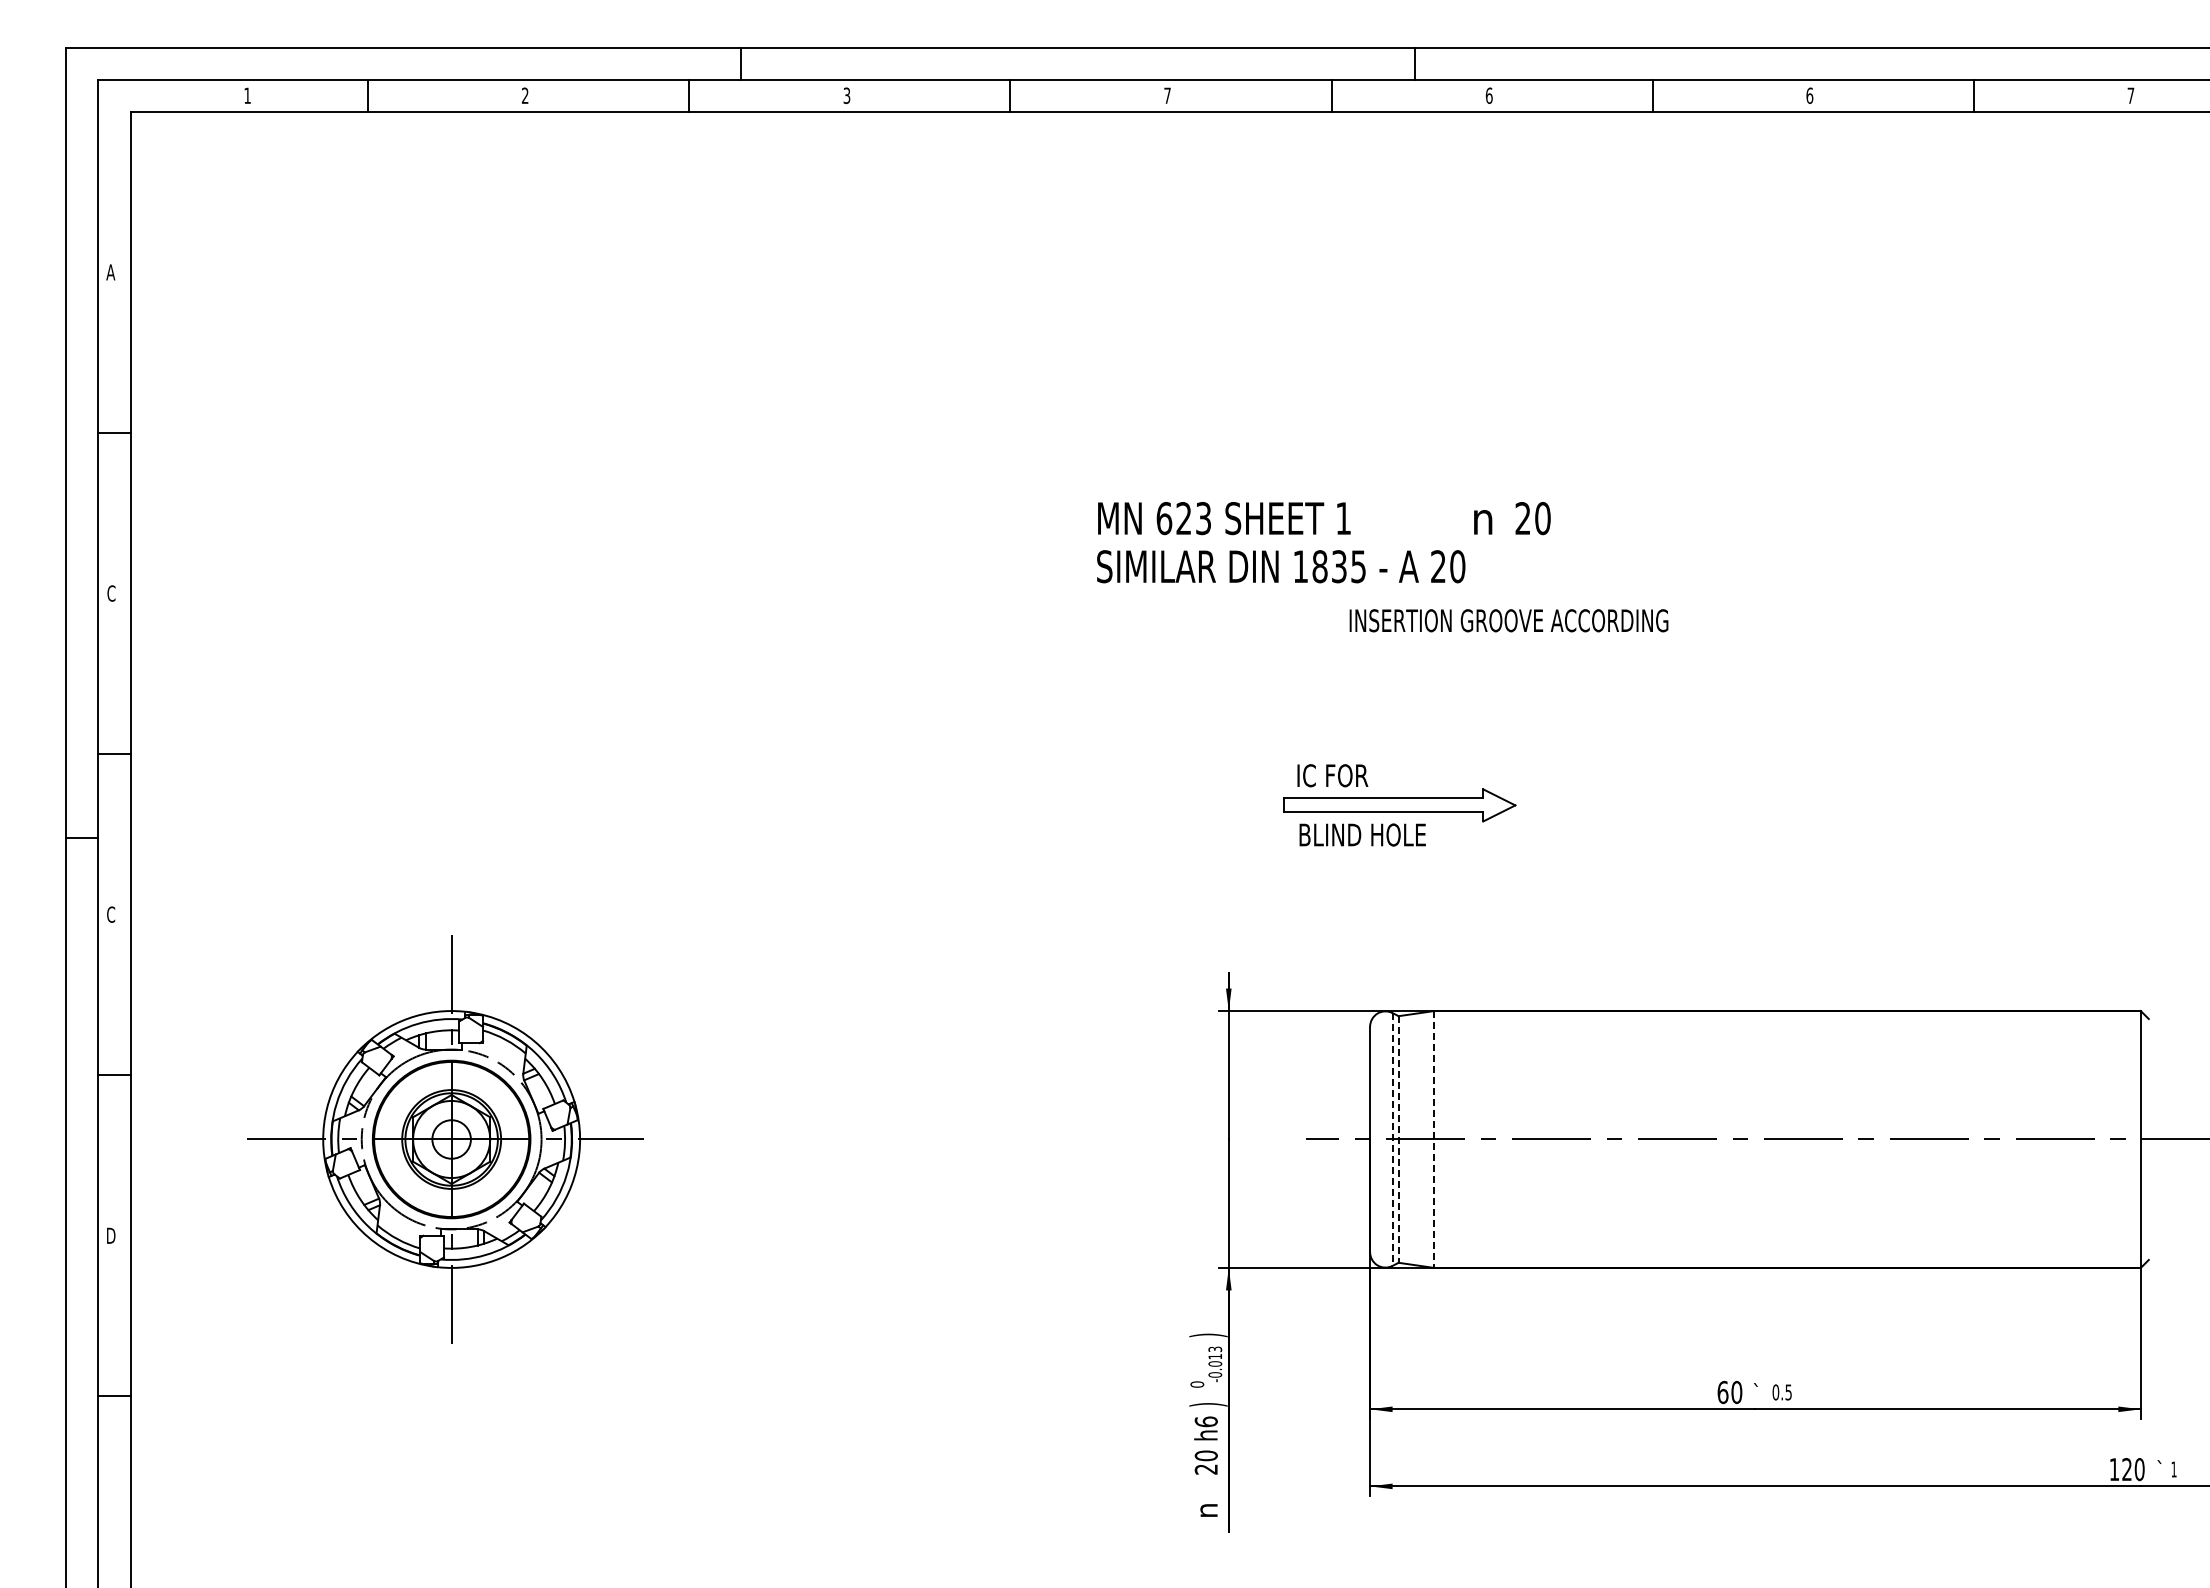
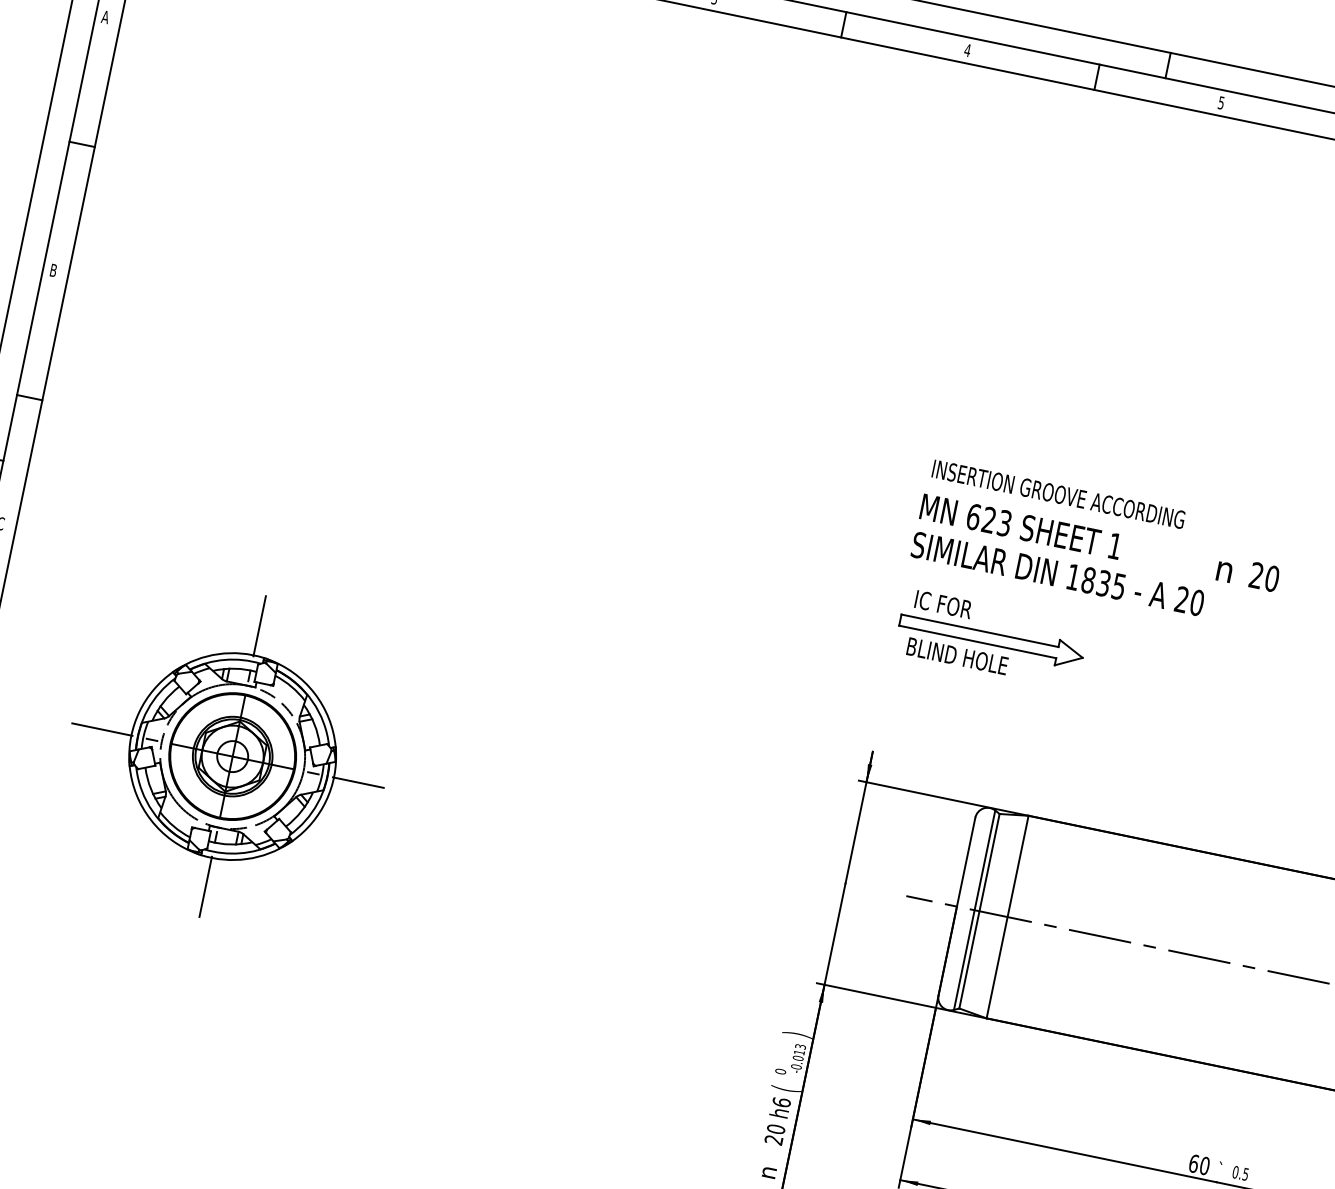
text: (1167, 95) -> (967, 50), 7 -> 4
text: (1488, 95) -> (1220, 102), 6 -> 5
text: (1323, 542) -> (1095, 561), moved
text: (111, 593) -> (53, 270), C -> B
text: (1508, 620) -> (1058, 494), moved
part: (1399, 805) -> (991, 639), moved
line: (1392, 1139) -> (974, 910), dashed -> solid
line: (1398, 1139) -> (979, 911), dashed -> solid
line: (1434, 1139) -> (1007, 917), dashed -> solid
text: (1208, 1404) -> (786, 1089), ) -> (

